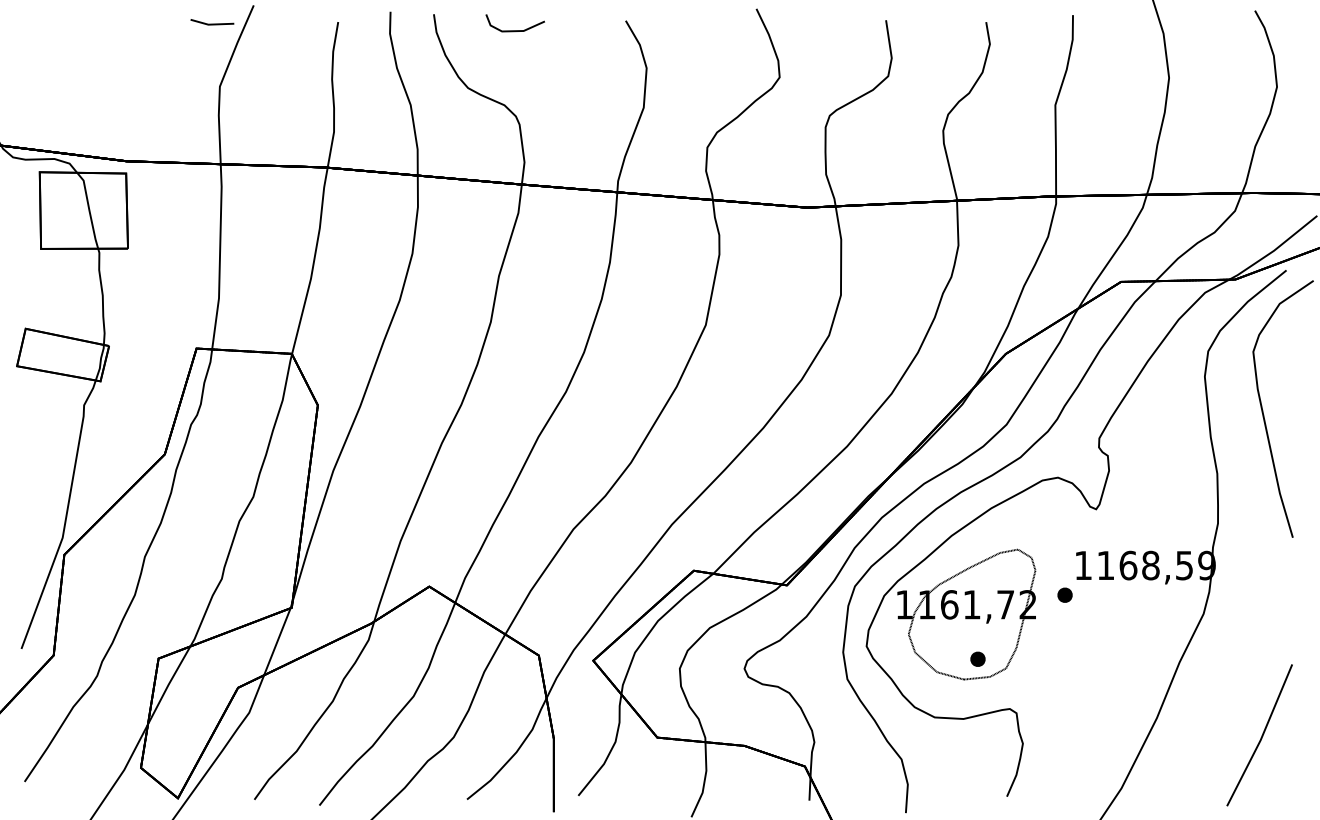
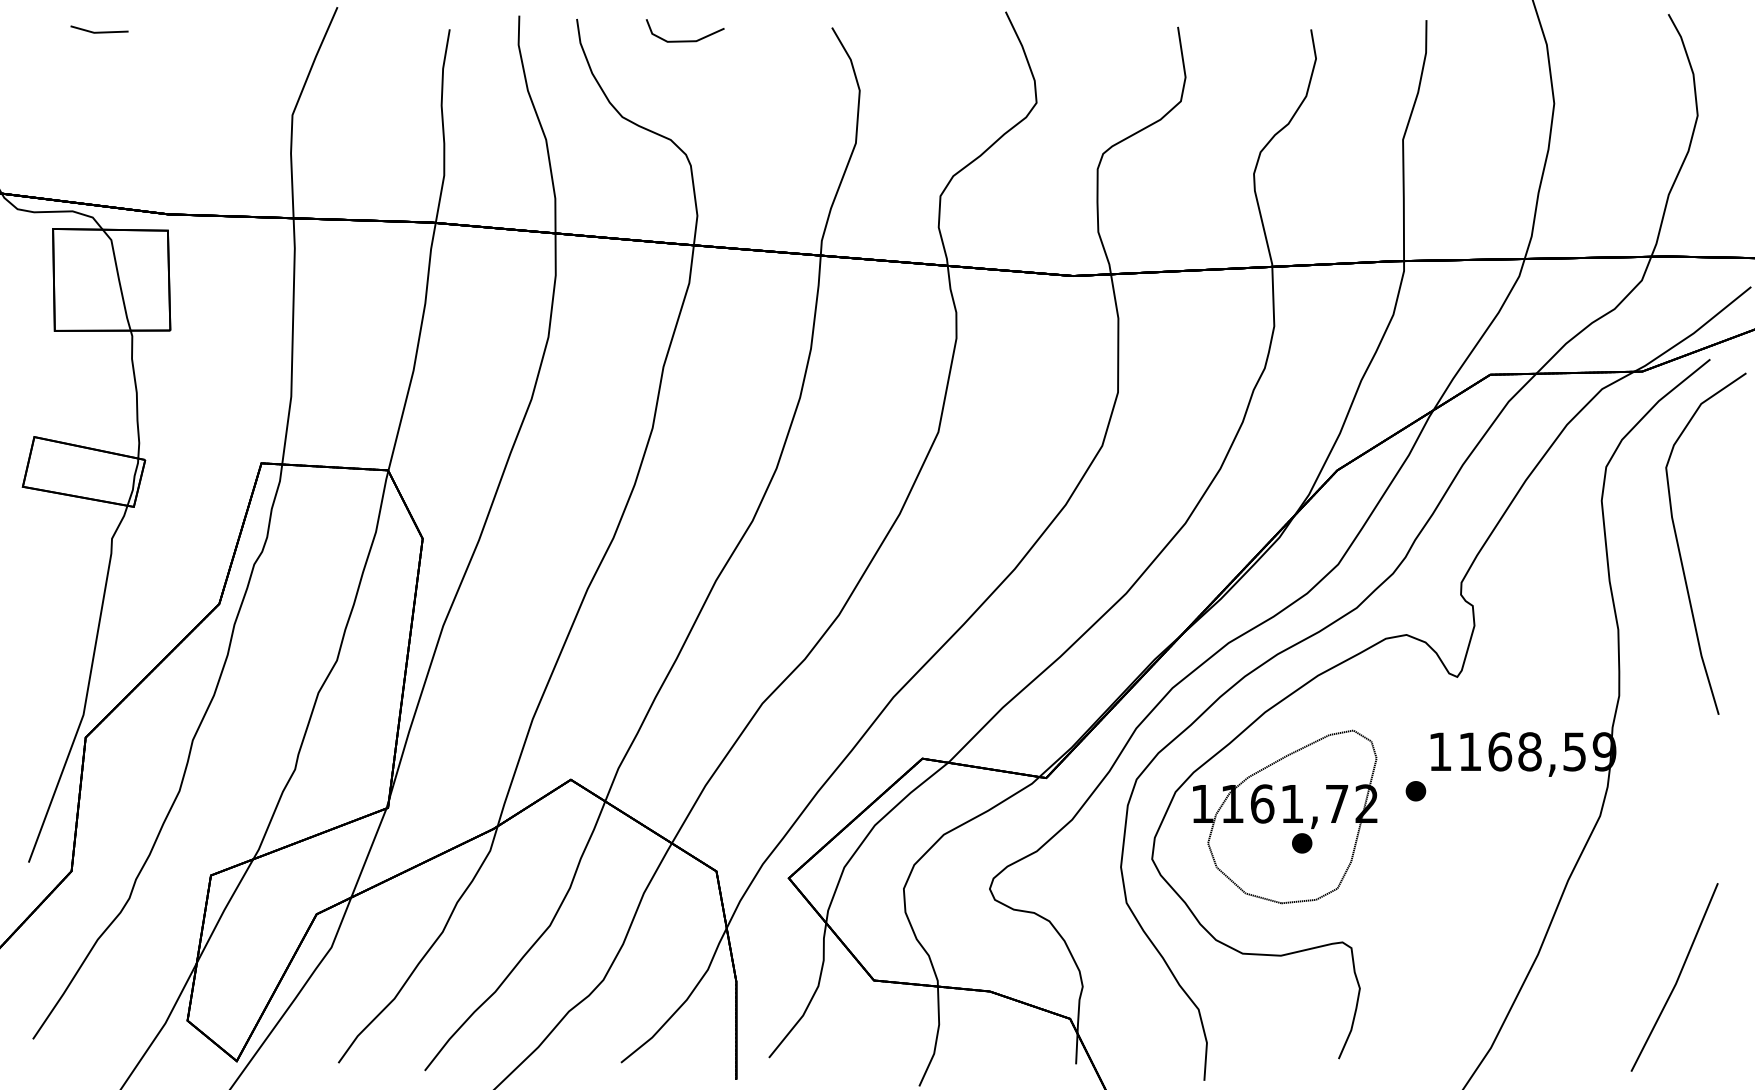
line: (212, 23) -> (99, 31), moved
part: (978, 659) -> (1302, 843), moved

